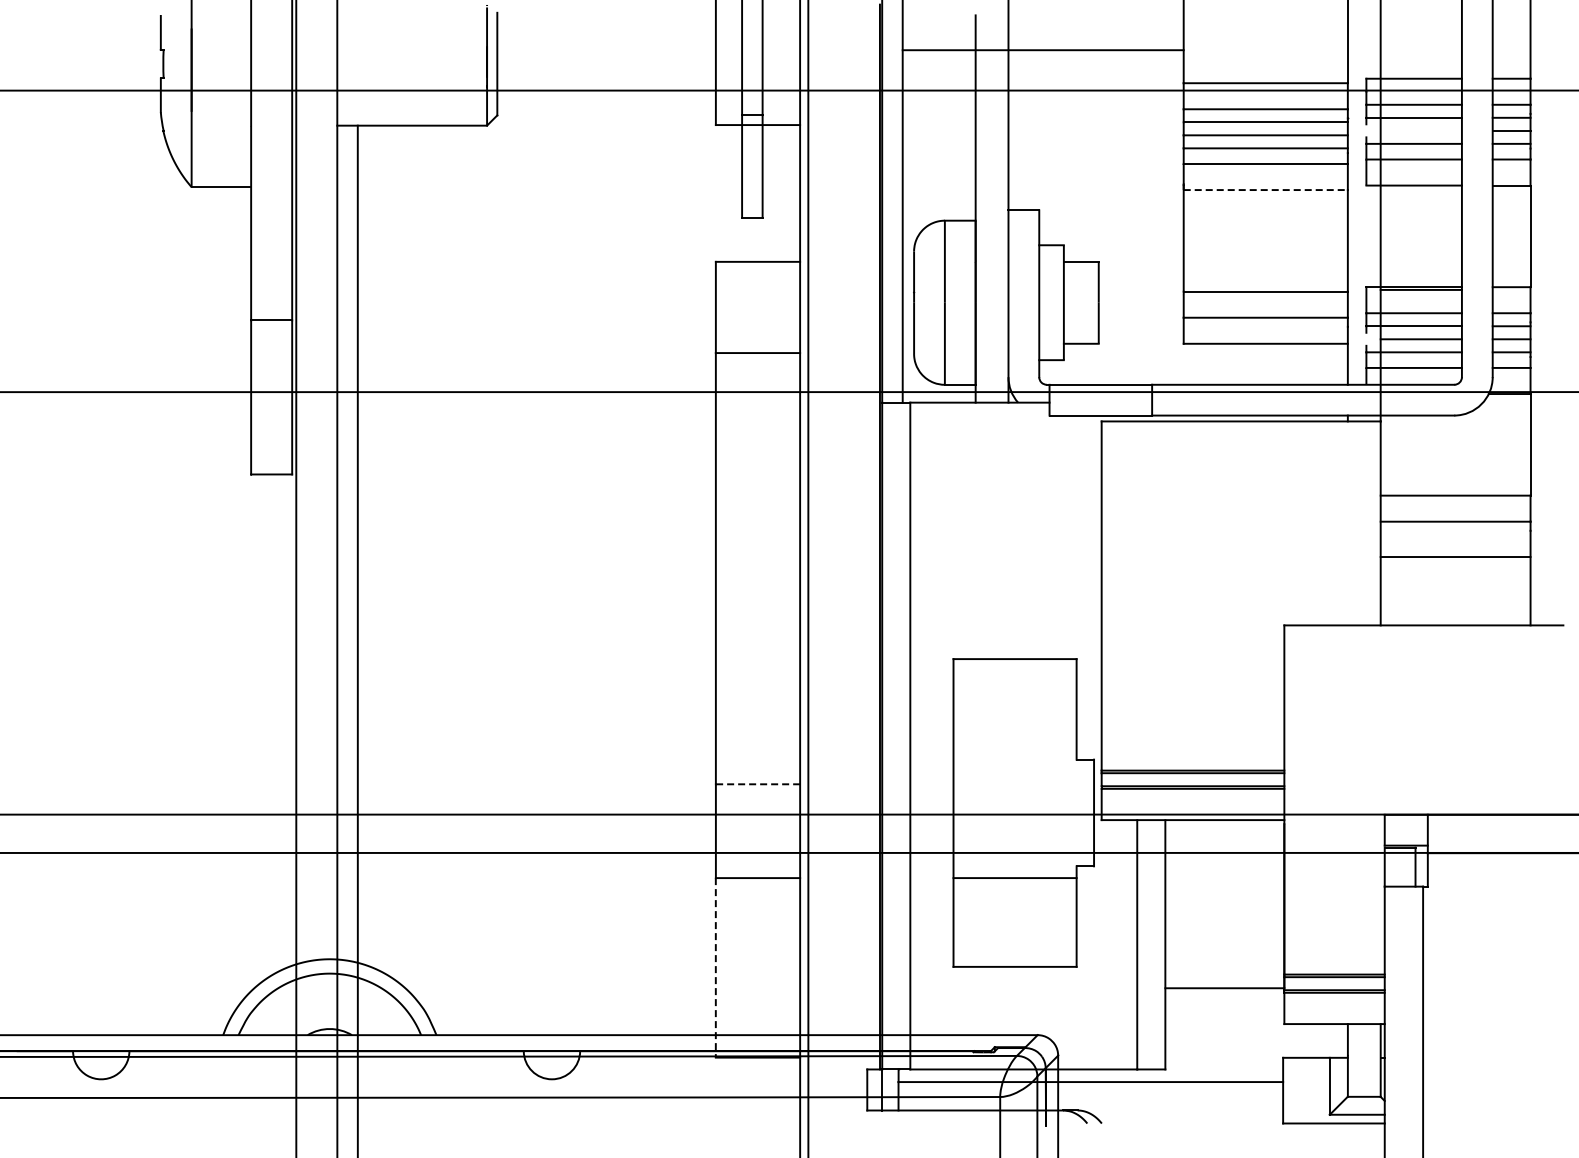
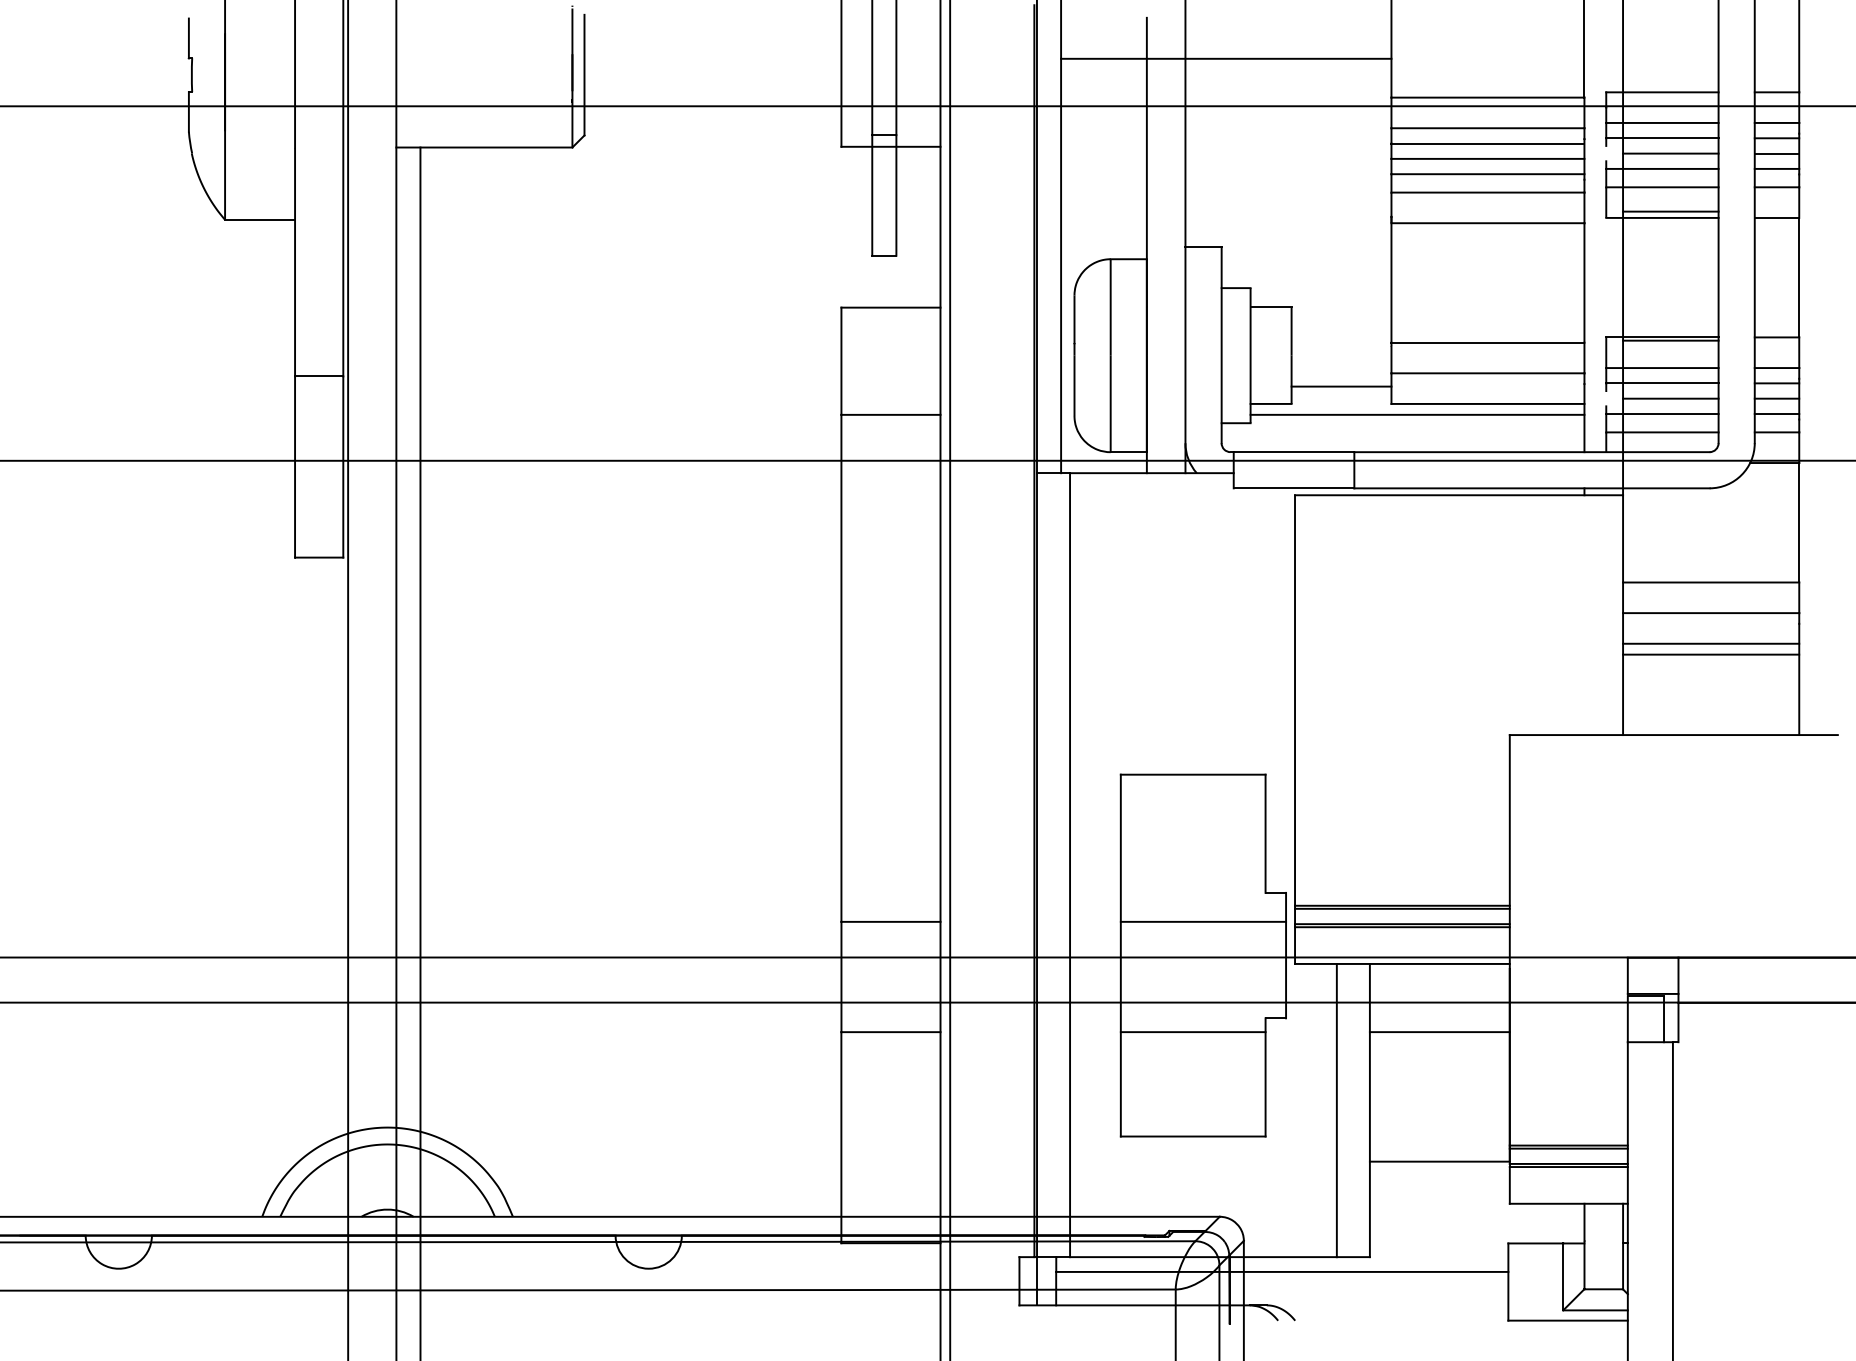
line: (1420, 130) -> (1669, 153), added
line: (1420, 180) -> (1669, 211), added
line: (1266, 190) -> (1488, 223), dashed -> solid
line: (1140, 329) -> (1340, 387), added
line: (1205, 353) -> (1417, 415), added
line: (1455, 547) -> (1711, 643), added
line: (757, 784) -> (890, 922), dashed -> solid
line: (1023, 784) -> (1203, 922), added
line: (1224, 878) -> (1439, 1032), added
line: (715, 967) -> (840, 1137), dashed -> solid

